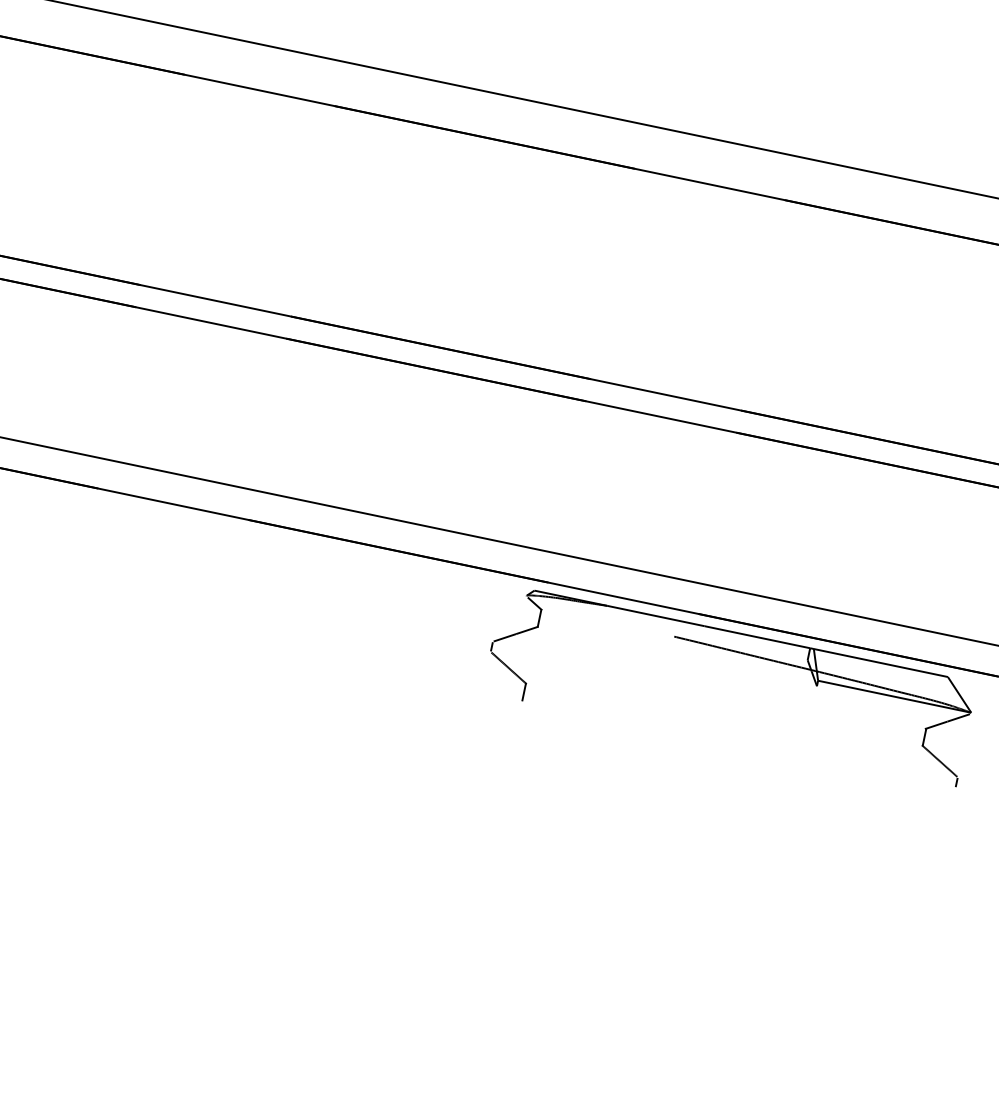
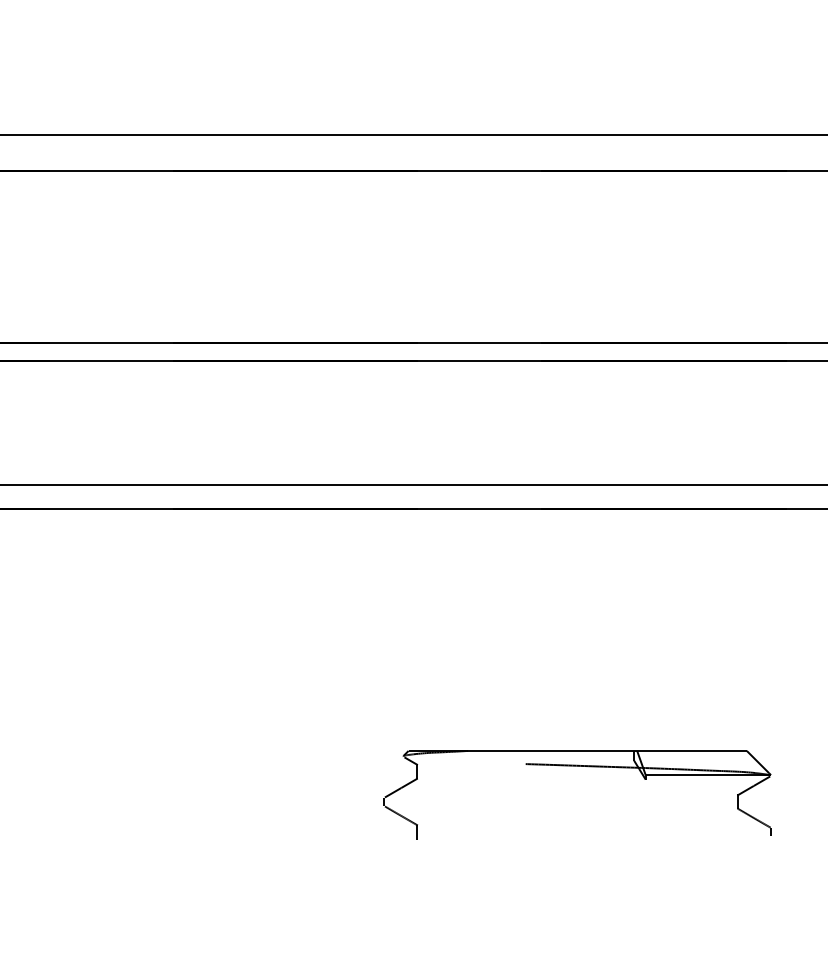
part: (736, 652) -> (577, 766), moved

